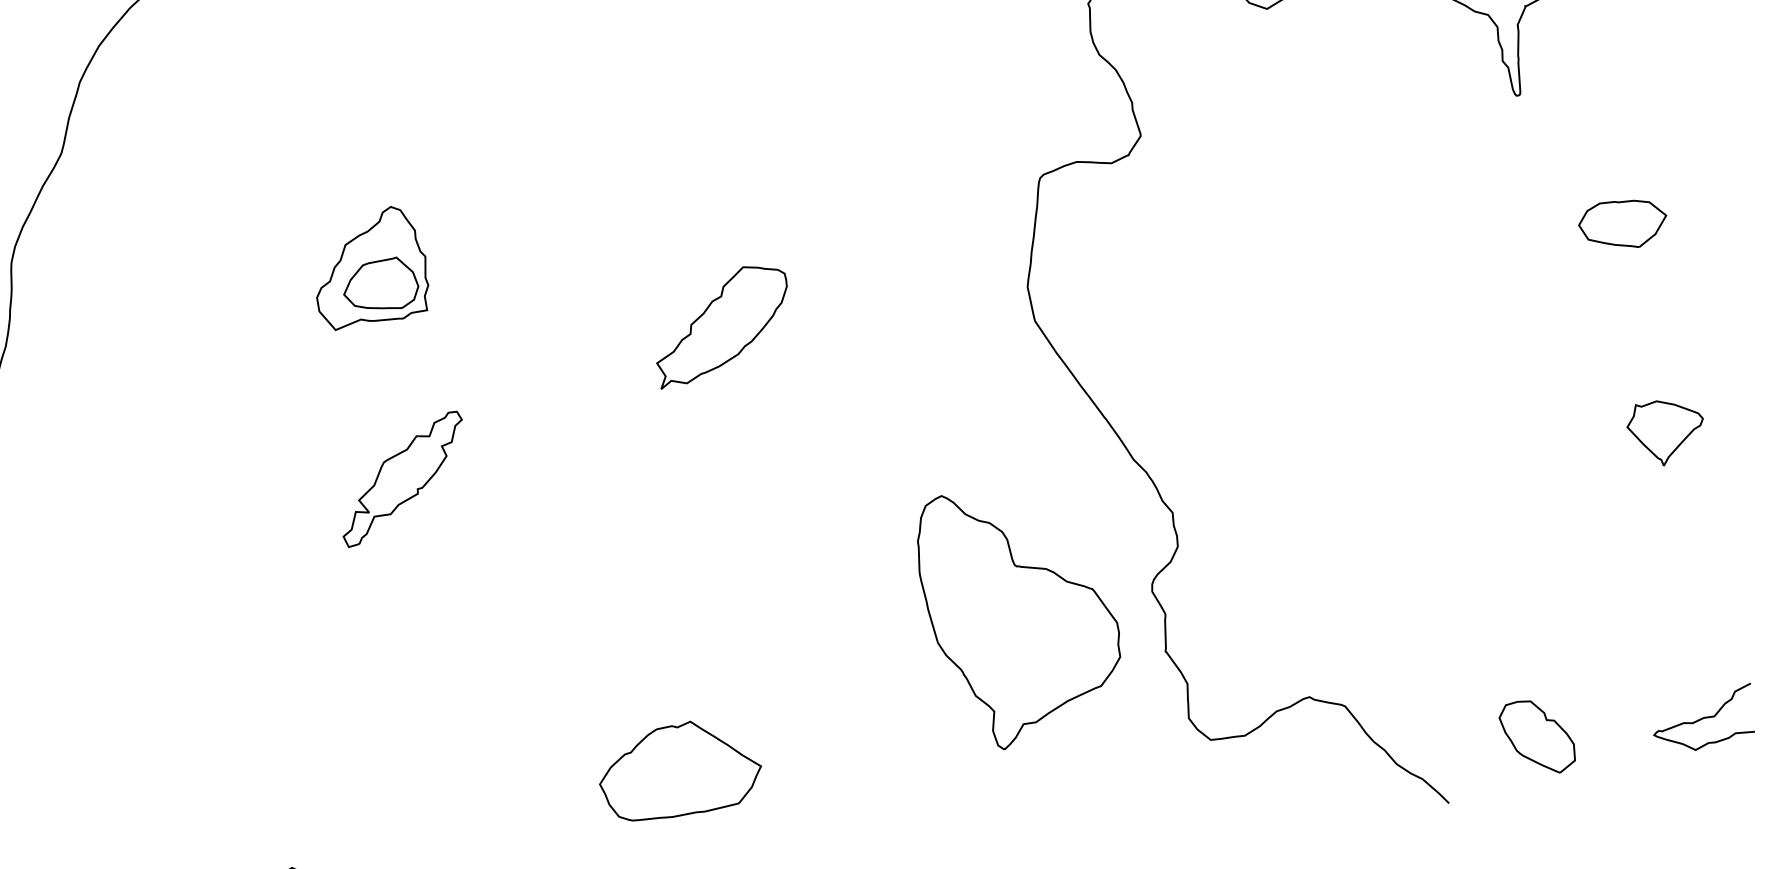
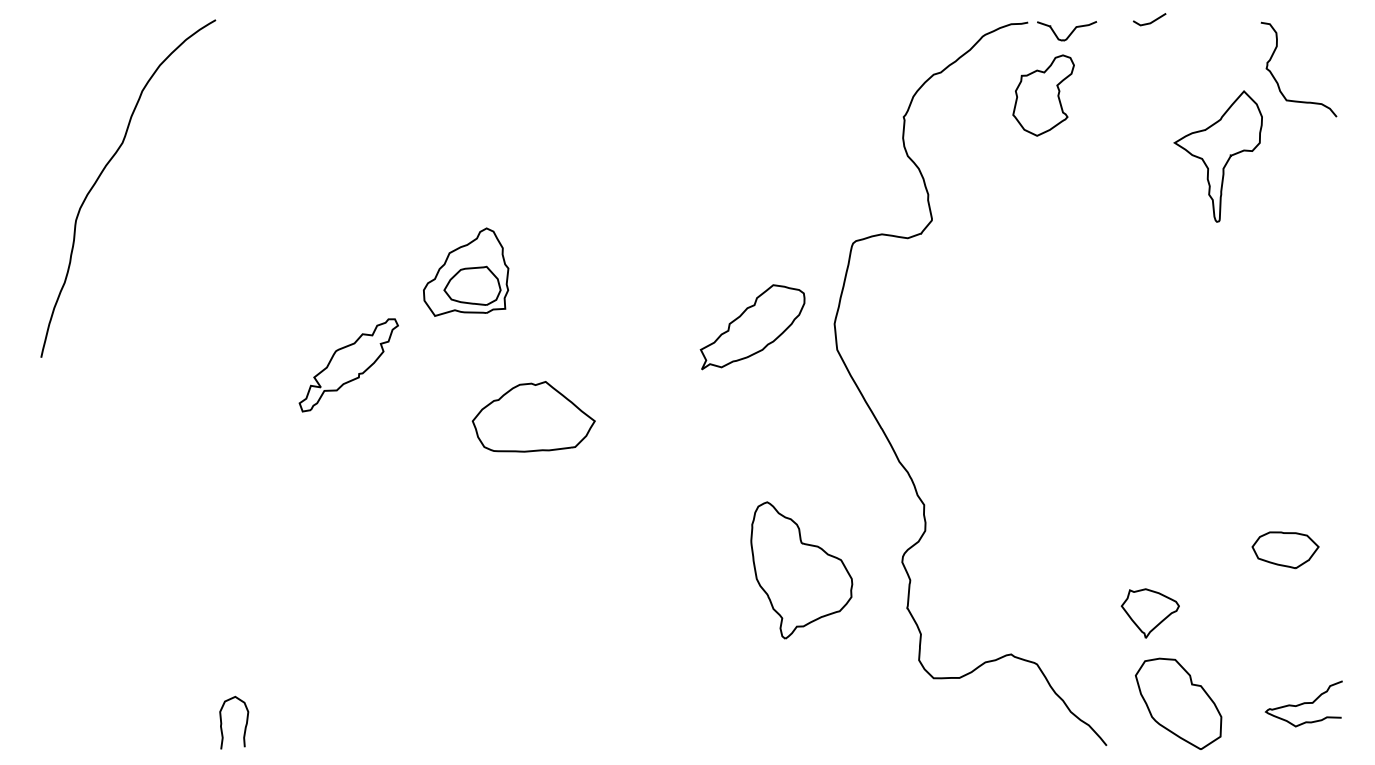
part: (1623, 225) -> (1285, 550), moved
part: (370, 266) -> (466, 271), moved
part: (721, 326) -> (752, 327), moved
part: (1665, 432) -> (1149, 613), moved
part: (402, 479) -> (348, 365), moved
part: (1020, 617) -> (801, 570), size x0.7
part: (1536, 737) -> (1177, 703), size x1.6
part: (679, 769) -> (533, 416), moved

